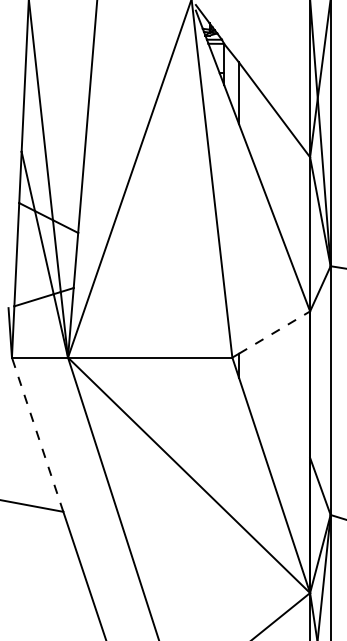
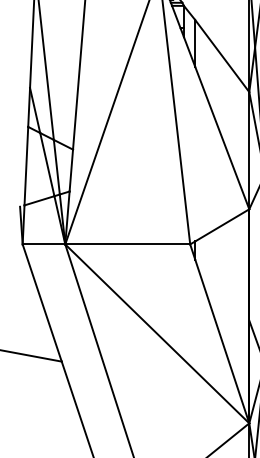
line: (274, 332) -> (222, 225), dashed -> solid
line: (37, 434) -> (42, 302), dashed -> solid

